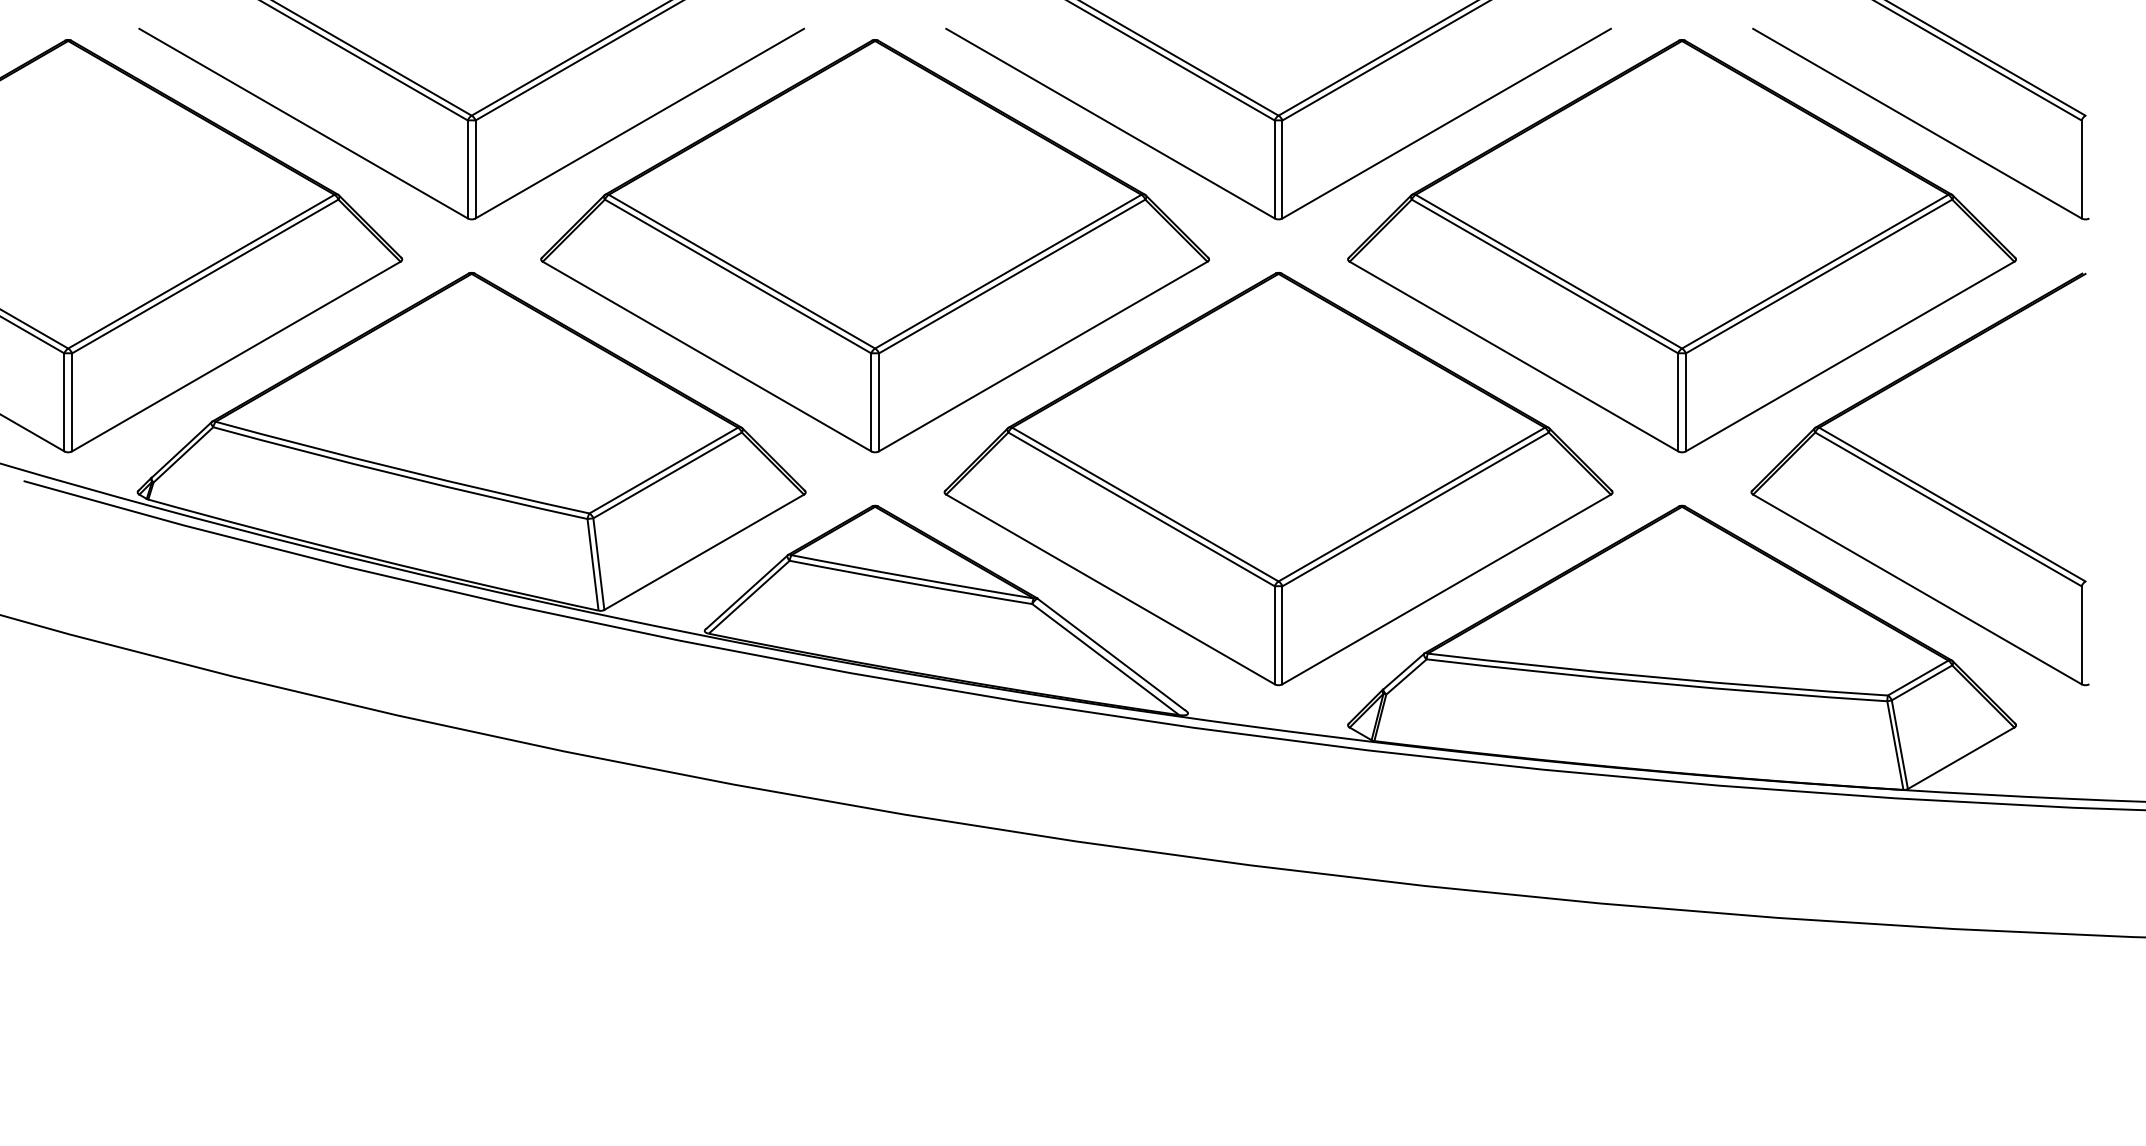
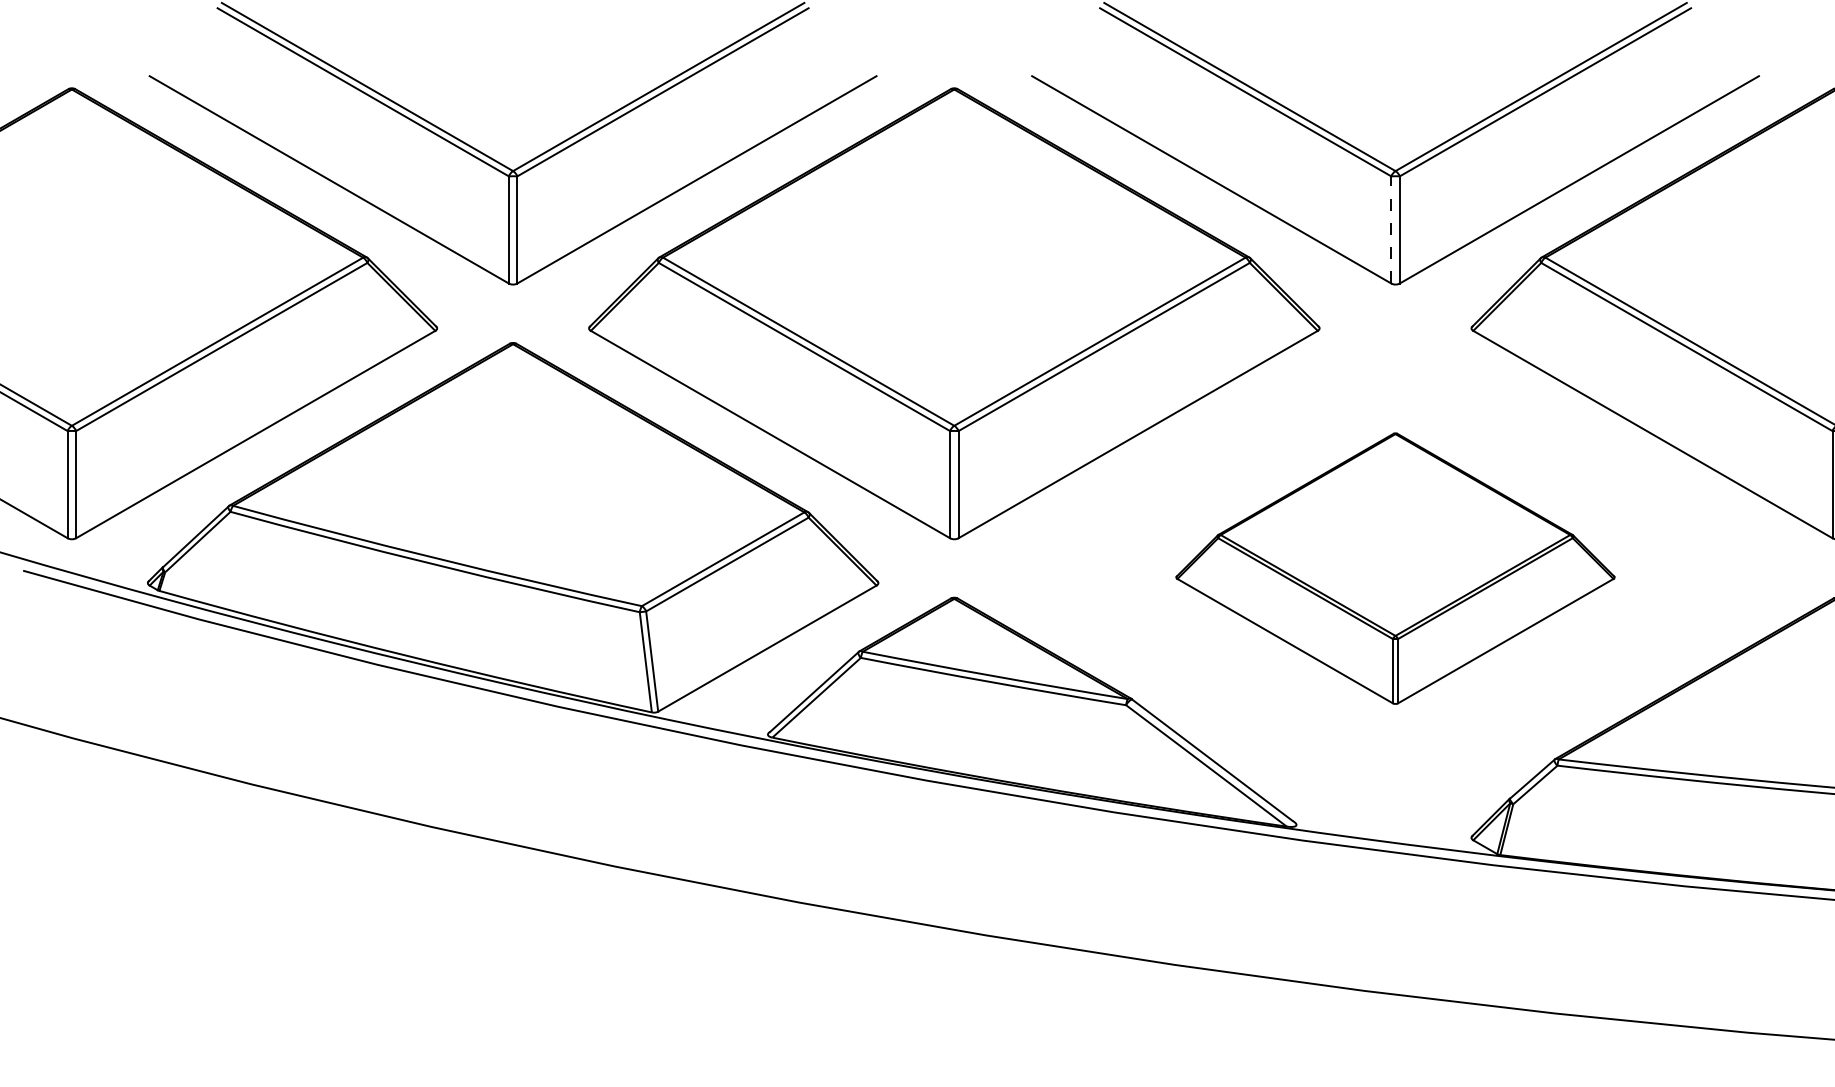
line: (1274, 169) -> (1391, 229), solid -> dashed
part: (1278, 479) -> (1395, 569), size x0.6

